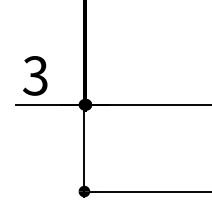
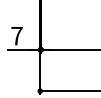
text: (34, 74) -> (16, 35), 3 -> 7

